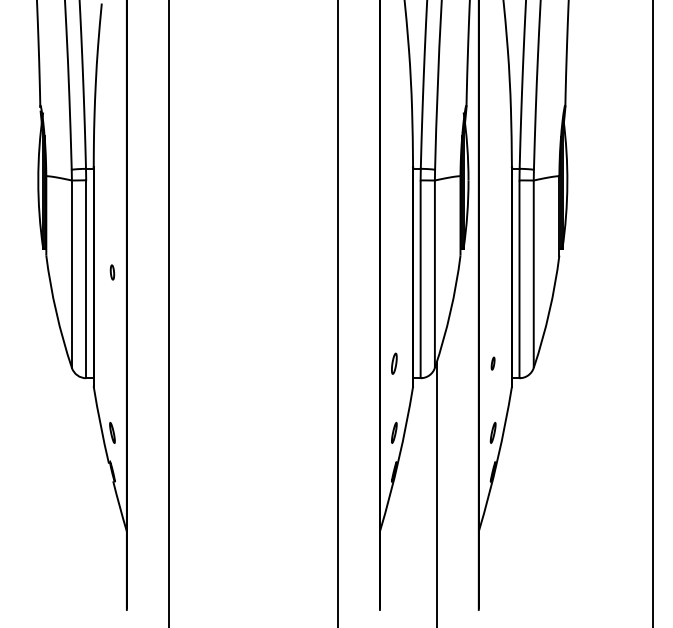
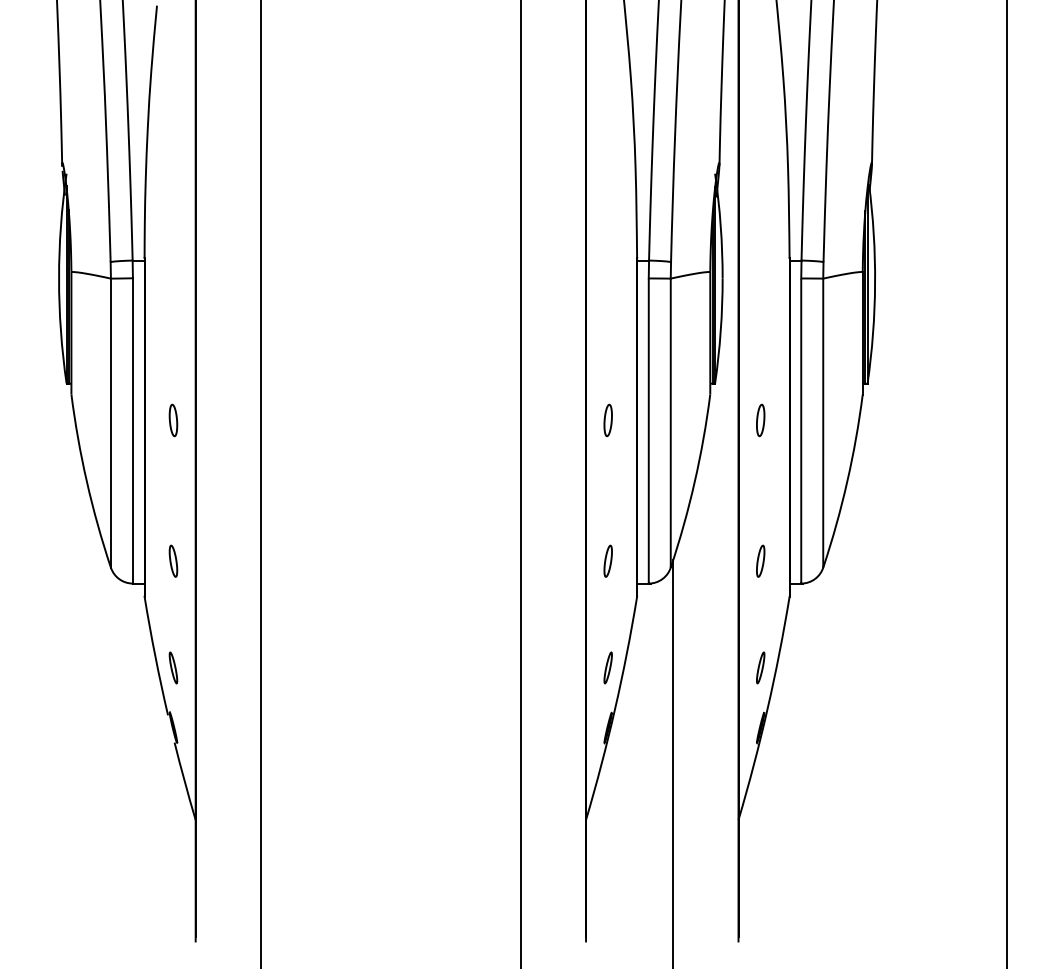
part: (112, 272) -> (173, 420), size x1.43
part: (394, 272) -> (608, 420), added
part: (492, 272) -> (759, 420), added
part: (112, 363) -> (173, 560), added
part: (492, 363) -> (759, 560), size x1.67

